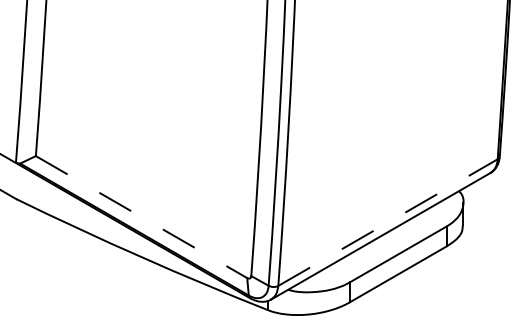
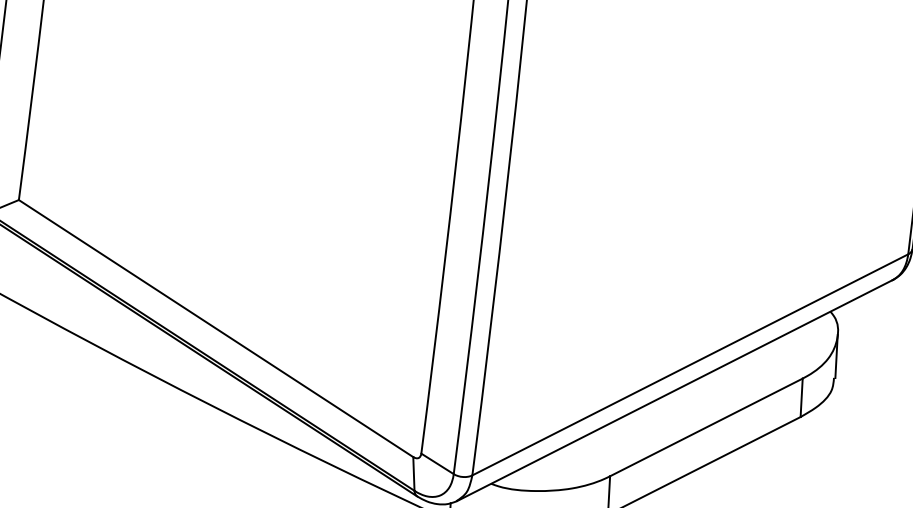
line: (141, 217) -> (215, 329), dashed -> solid
line: (388, 222) -> (691, 364), dashed -> solid

